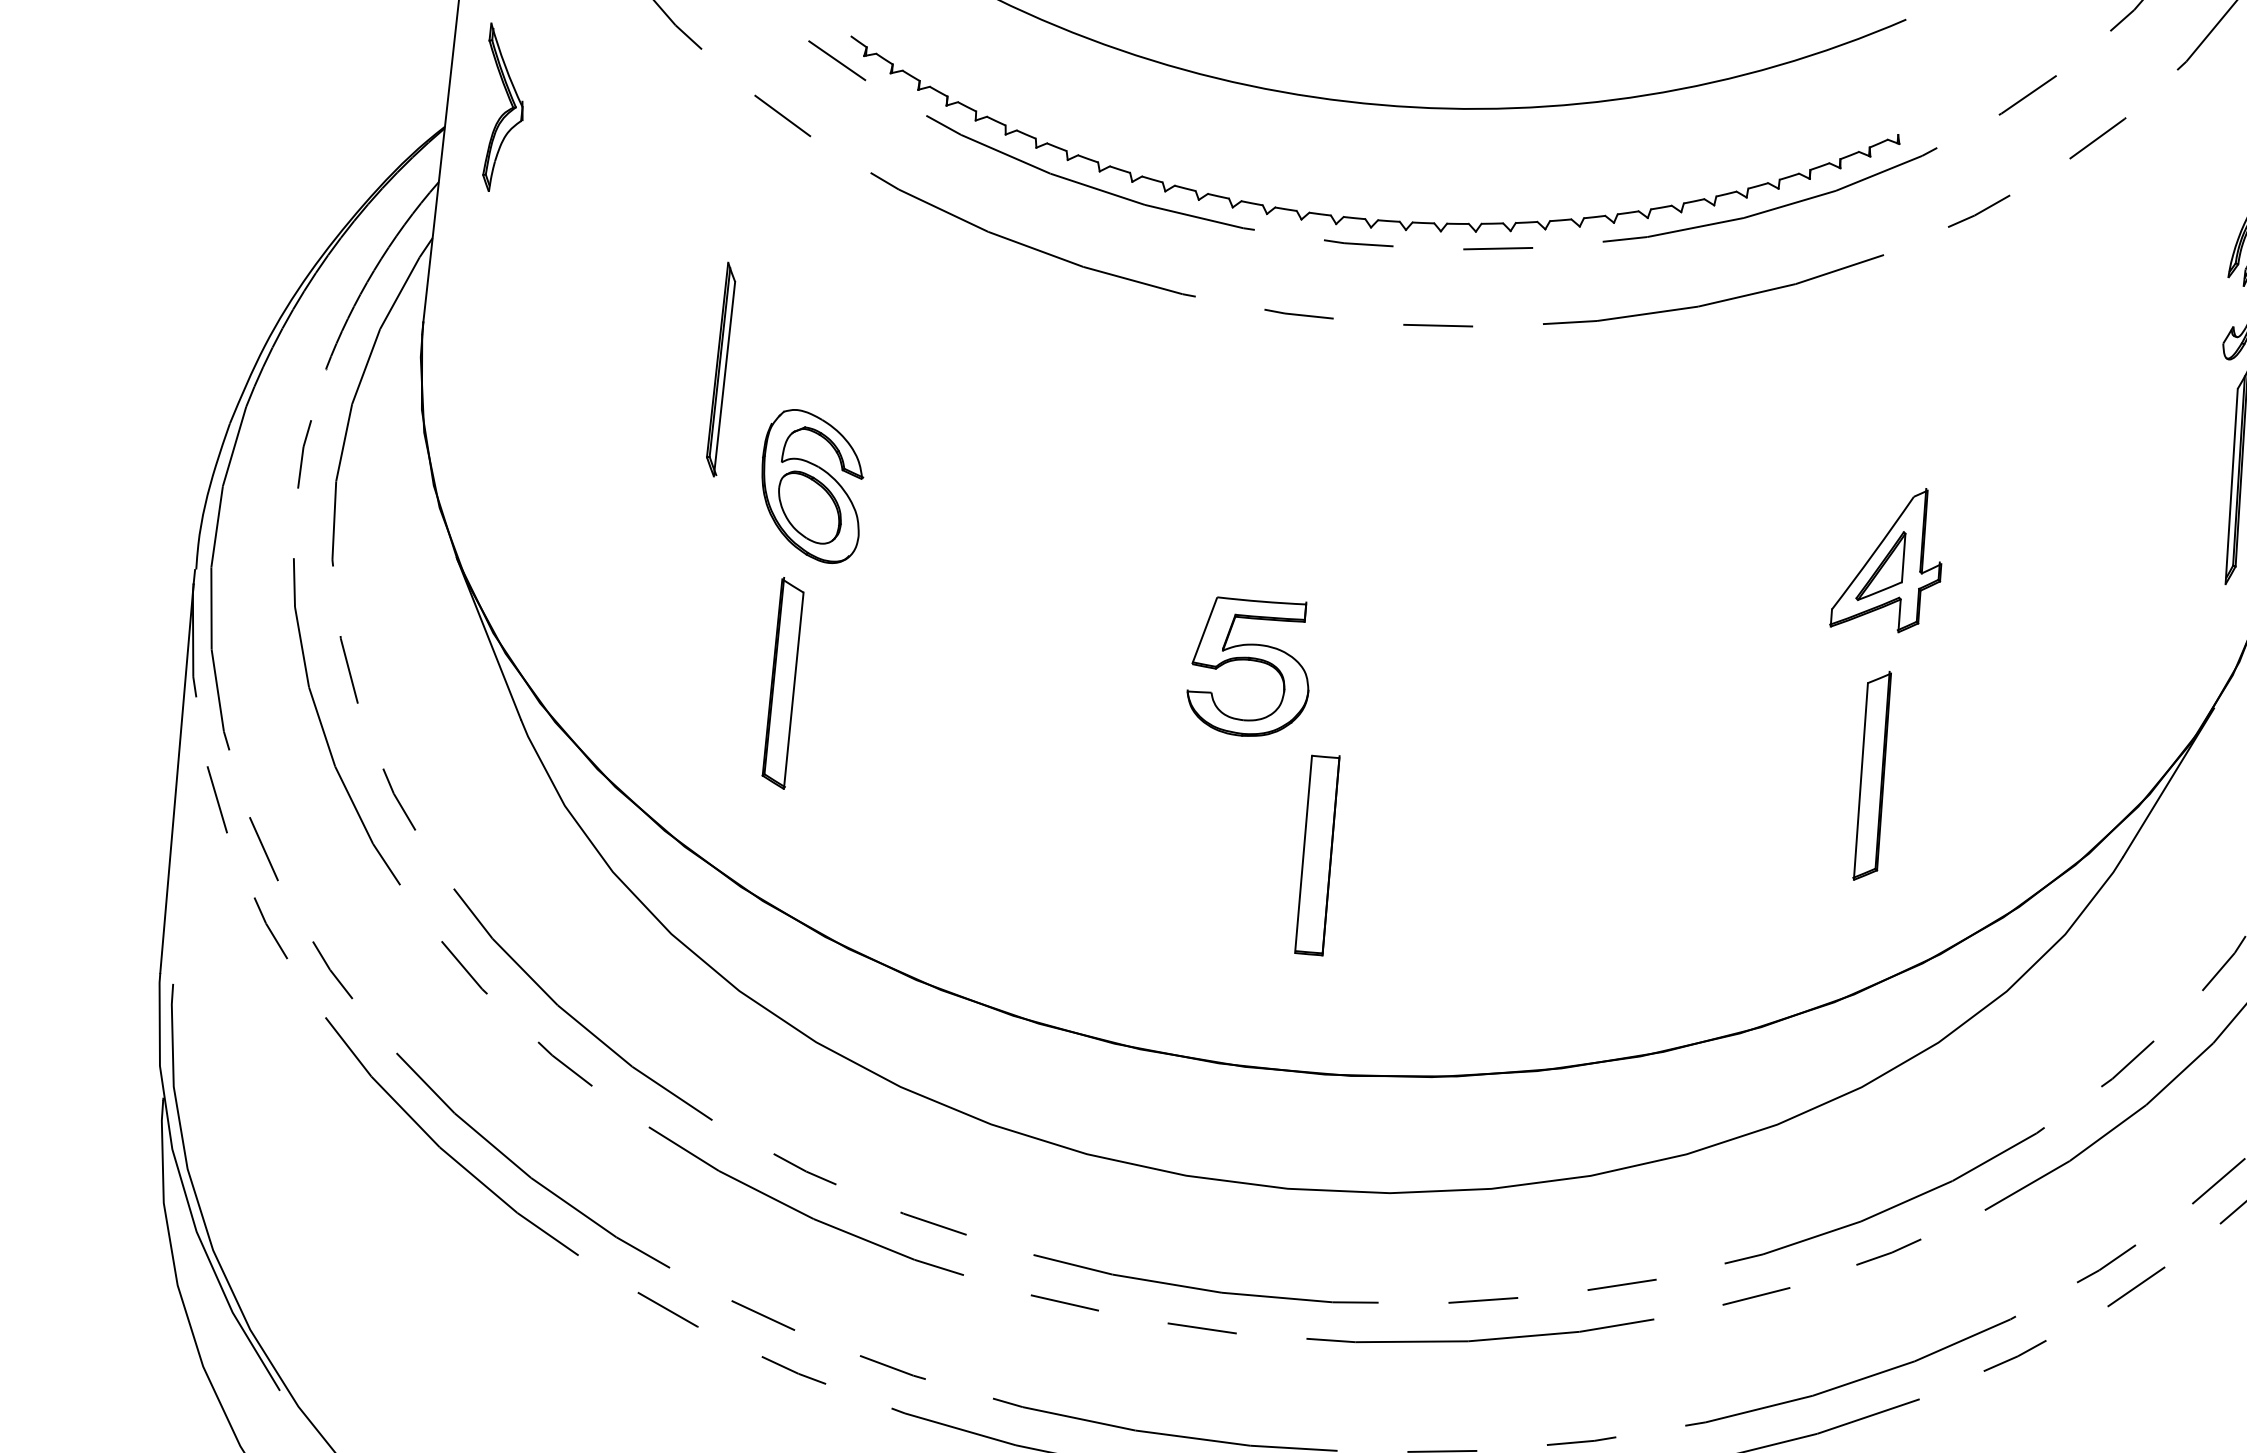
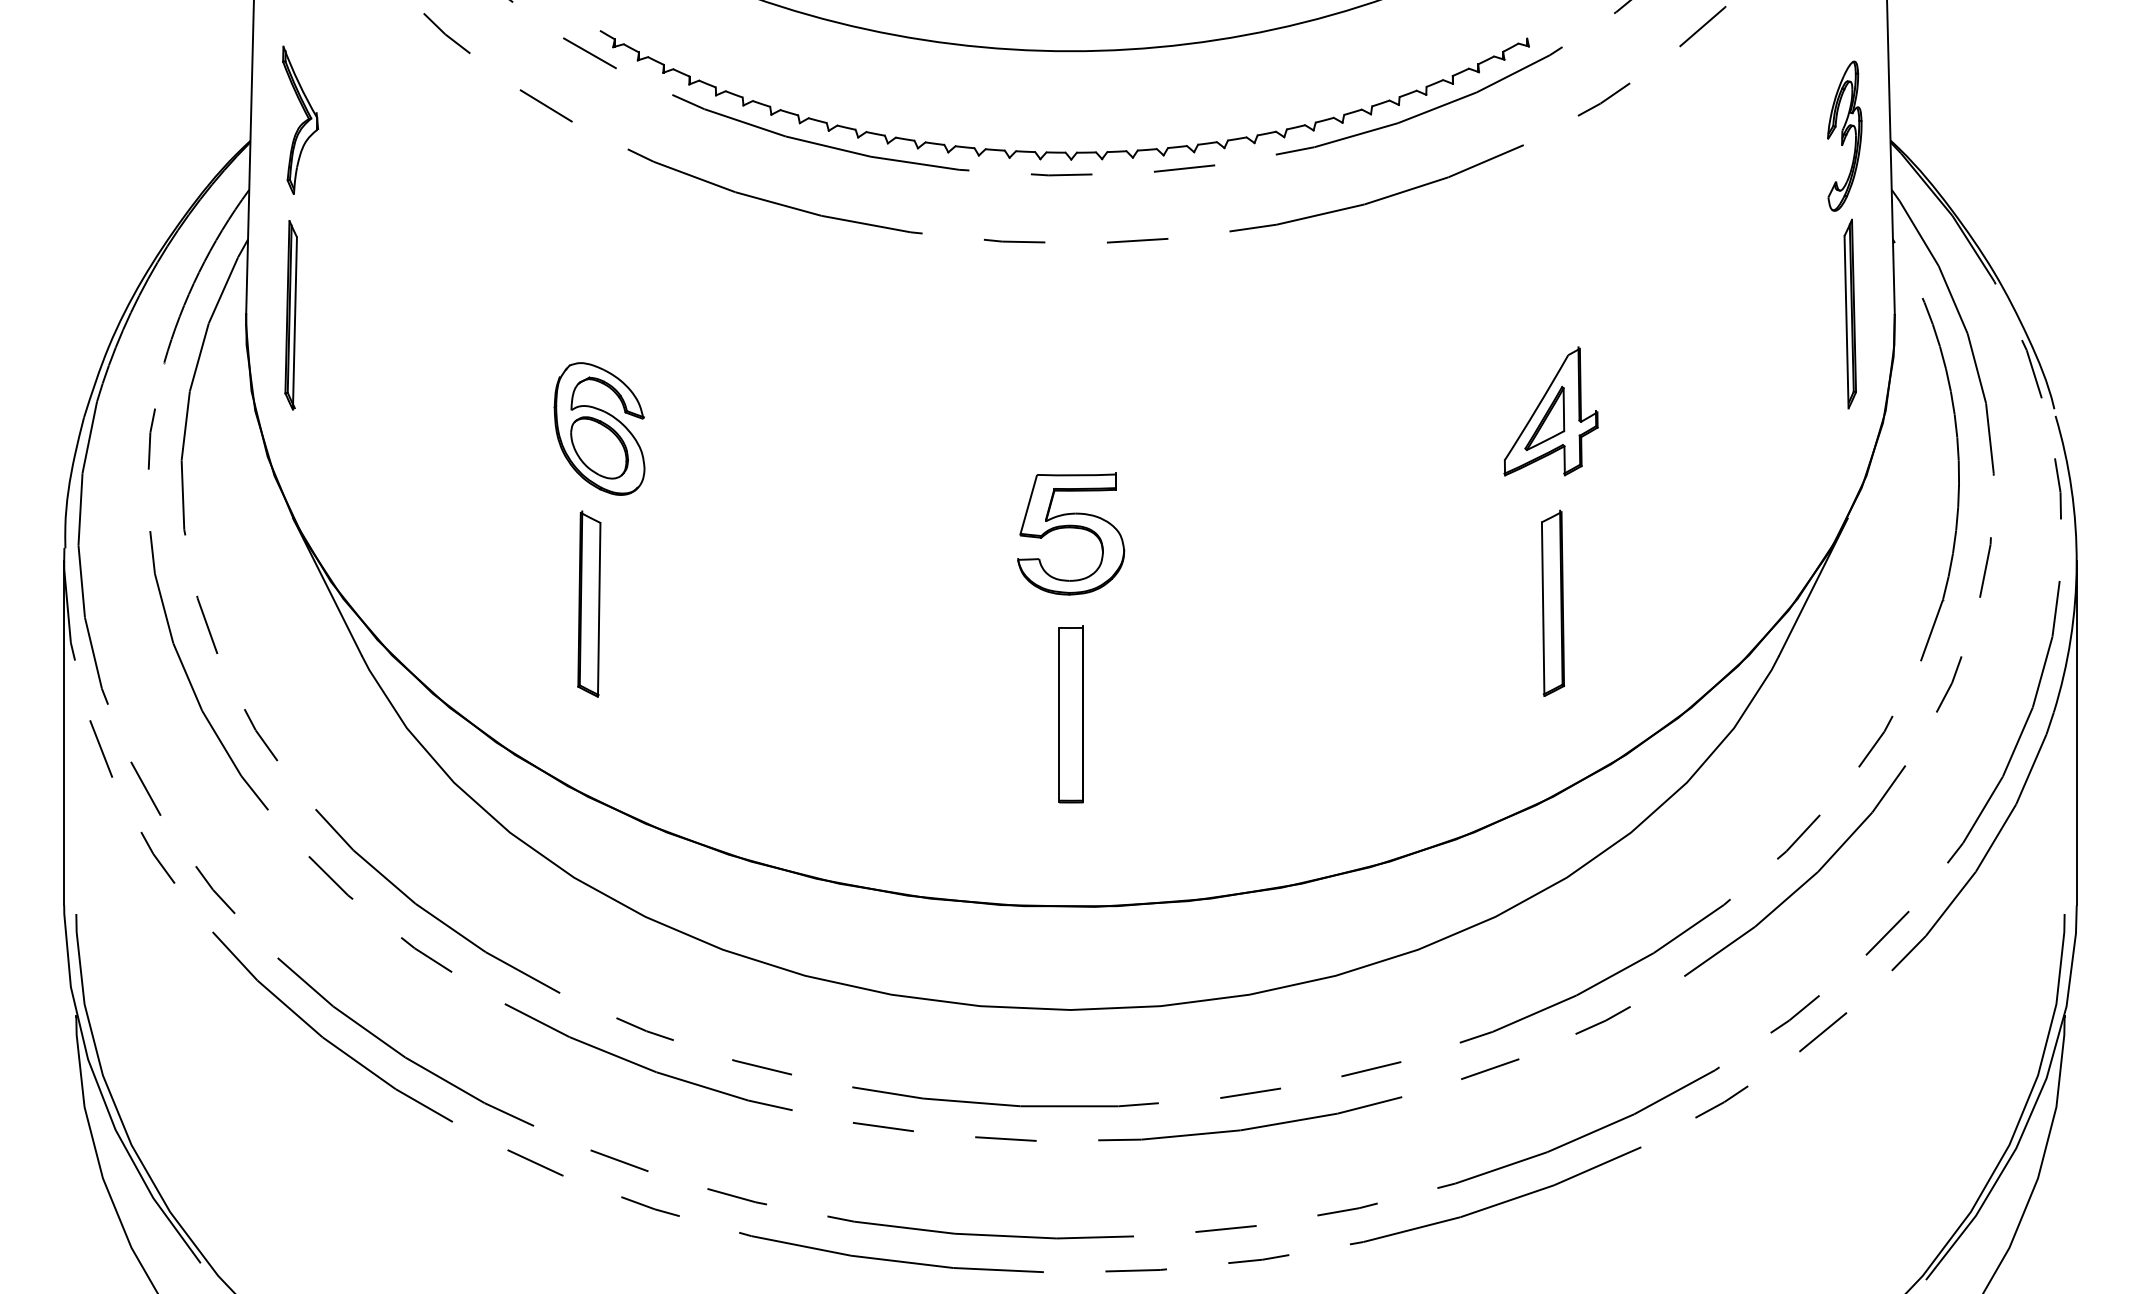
part: (720, 369) -> (290, 315), moved
part: (1250, 666) -> (1071, 533), moved

